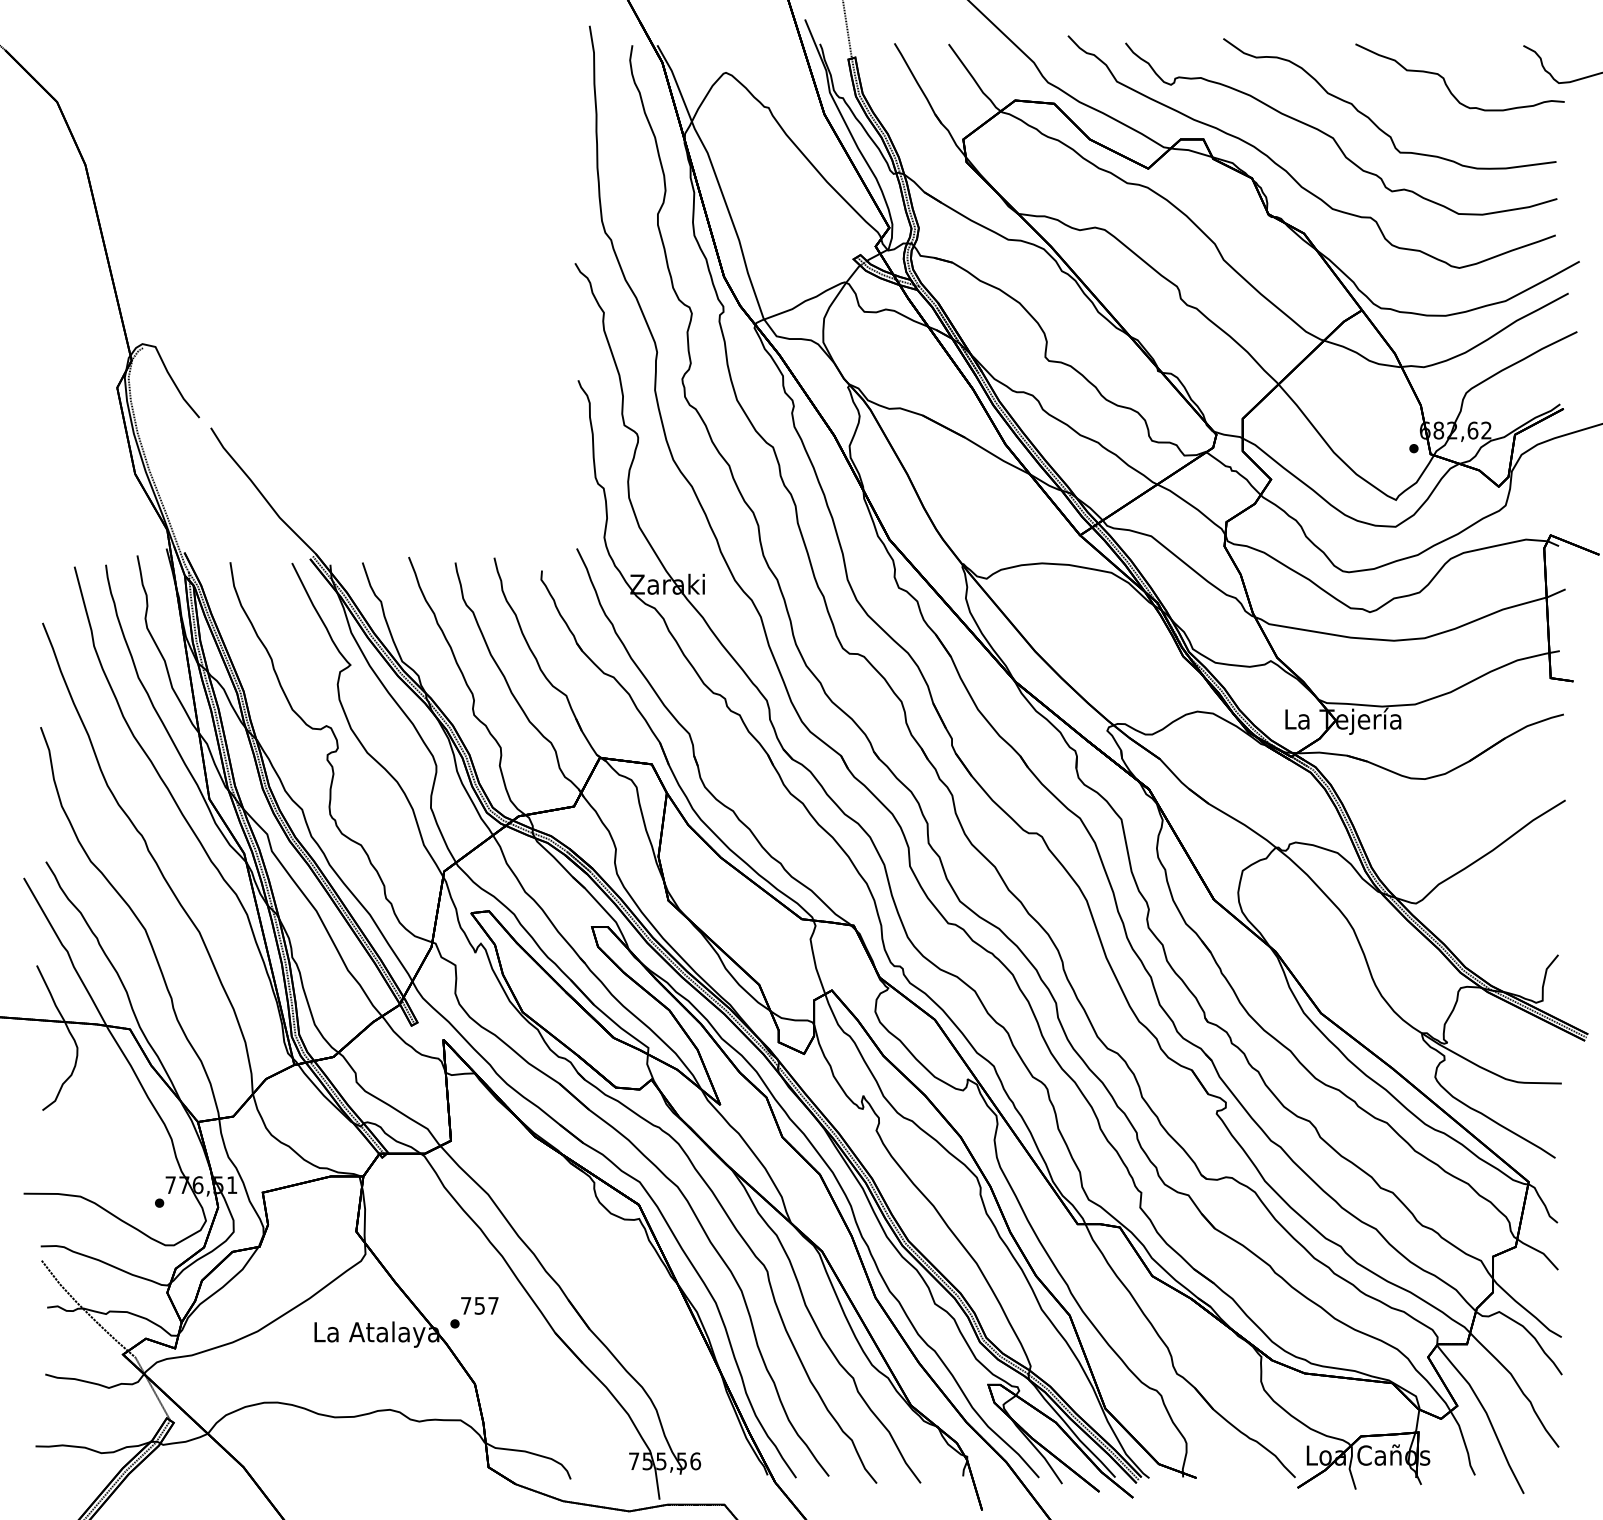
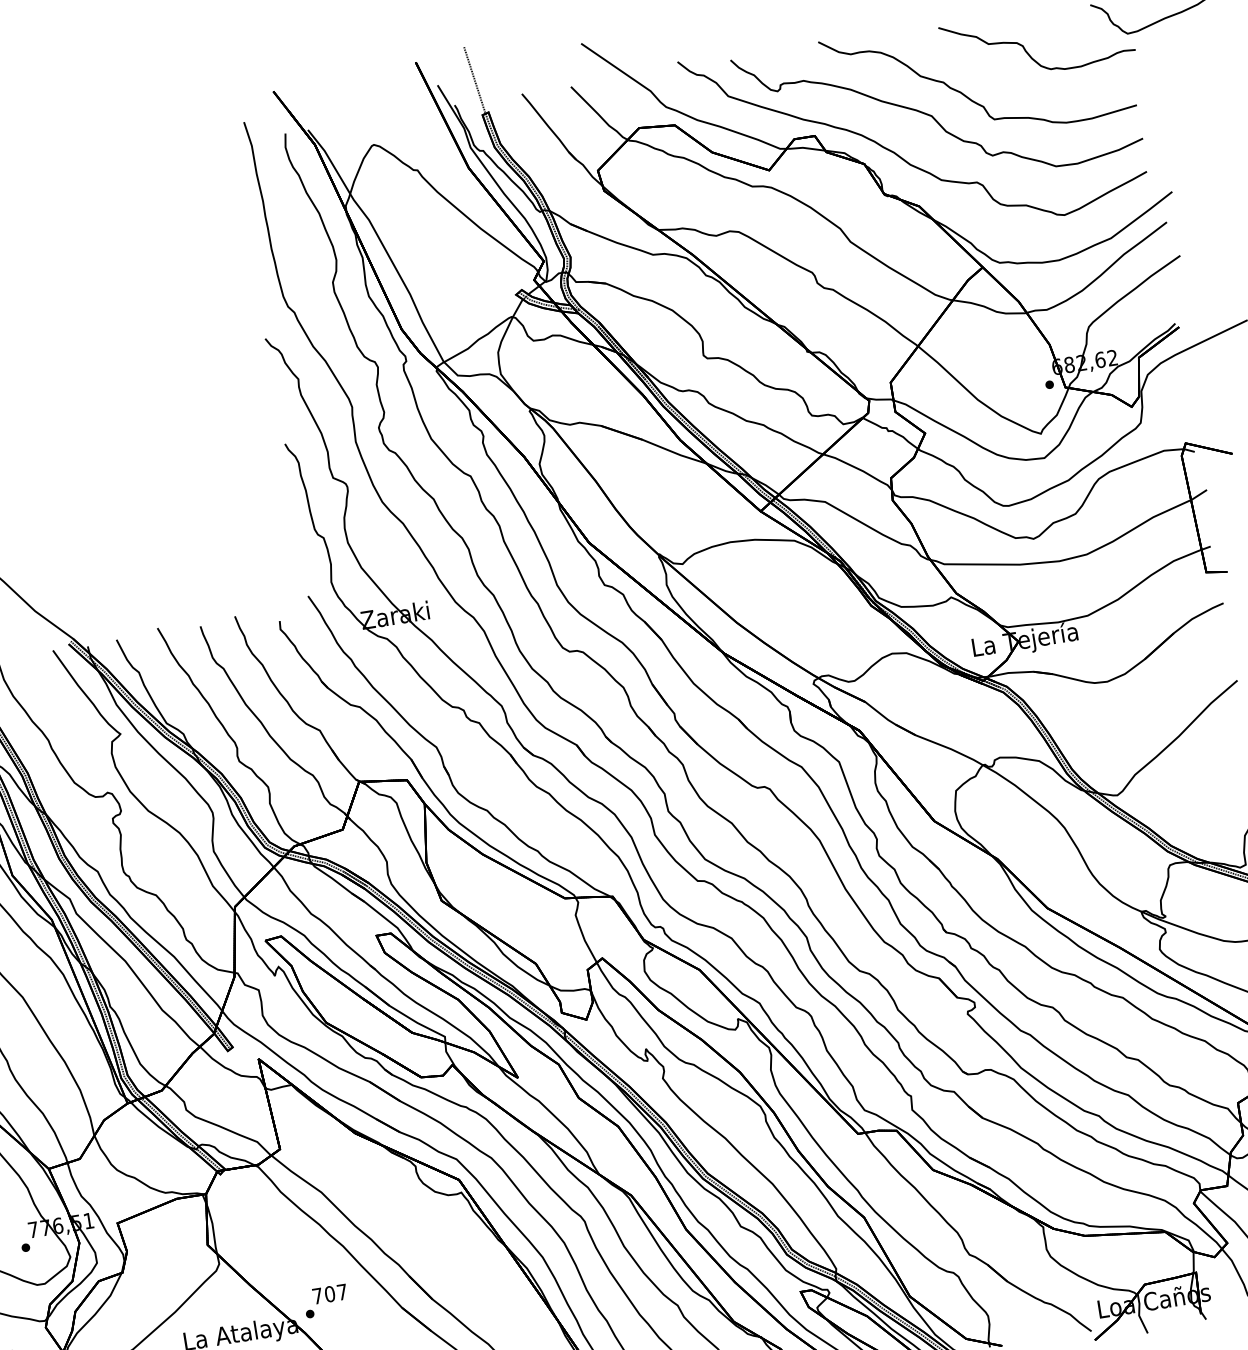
text: (479, 1305) -> (329, 1293), 757 -> 707

